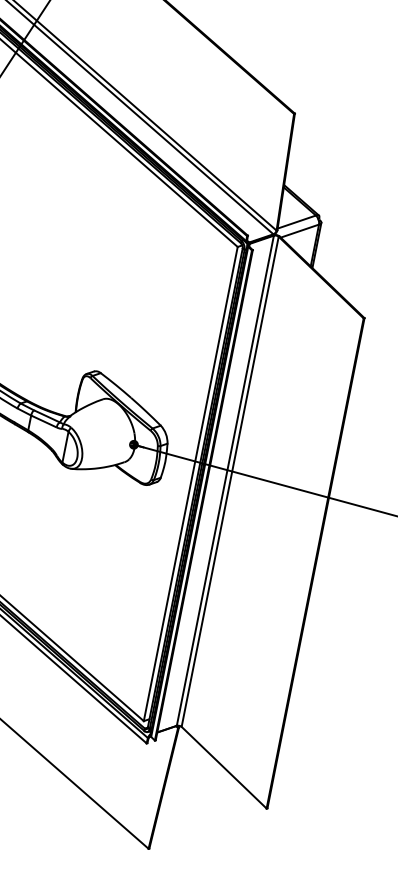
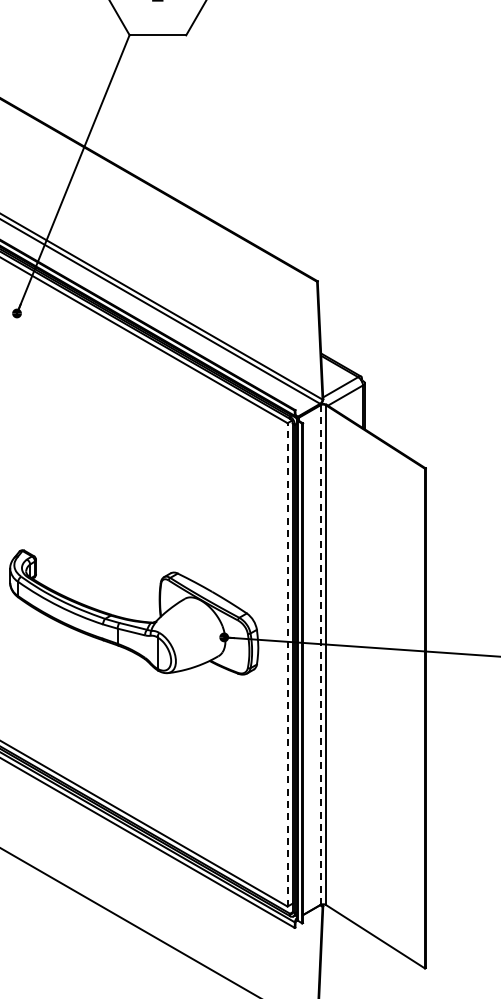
line: (225, 480) -> (320, 654), solid -> dashed
line: (190, 483) -> (287, 664), solid -> dashed

